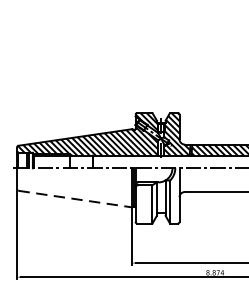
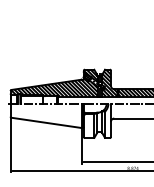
line: (76, 198) -> (47, 122), dashed -> solid

